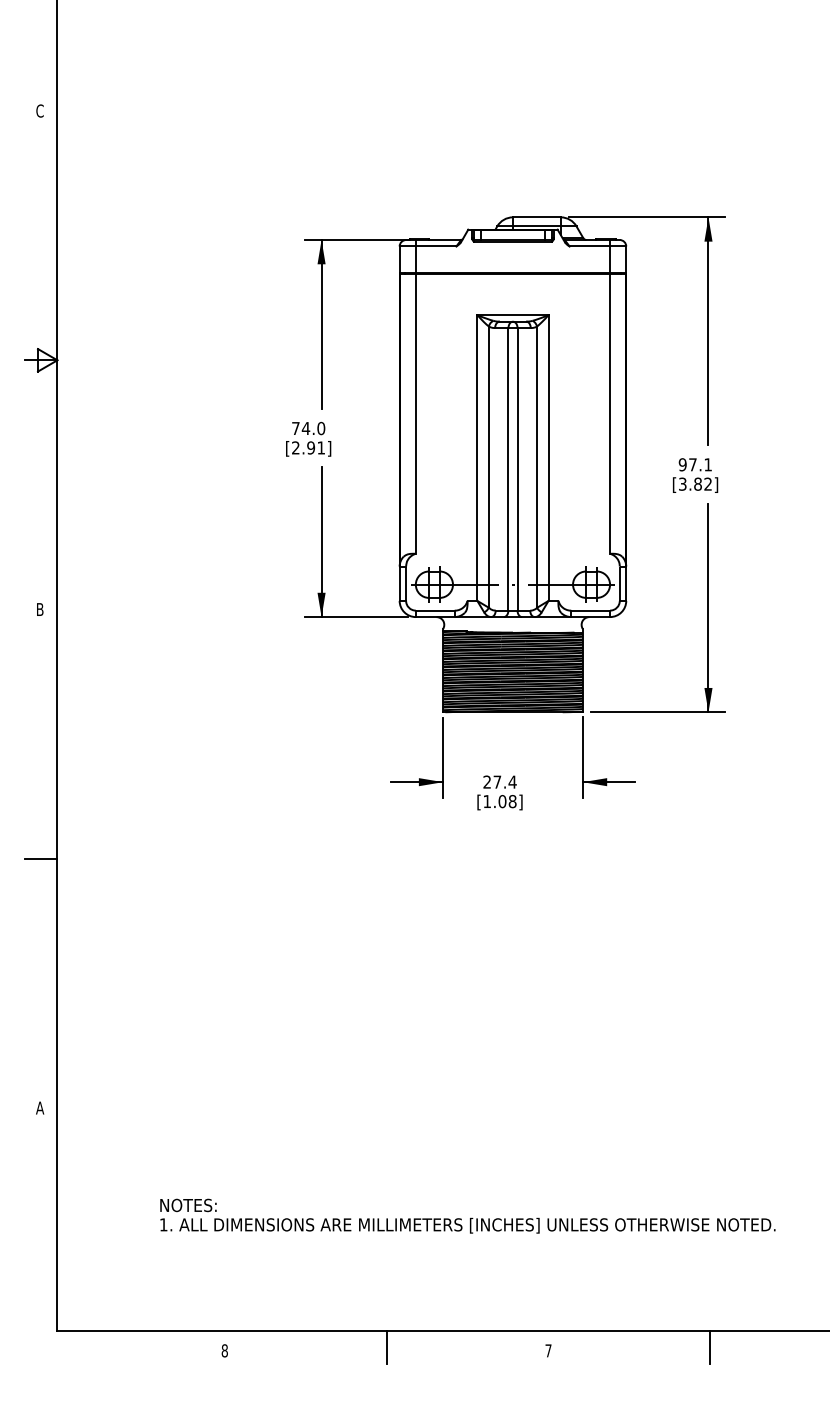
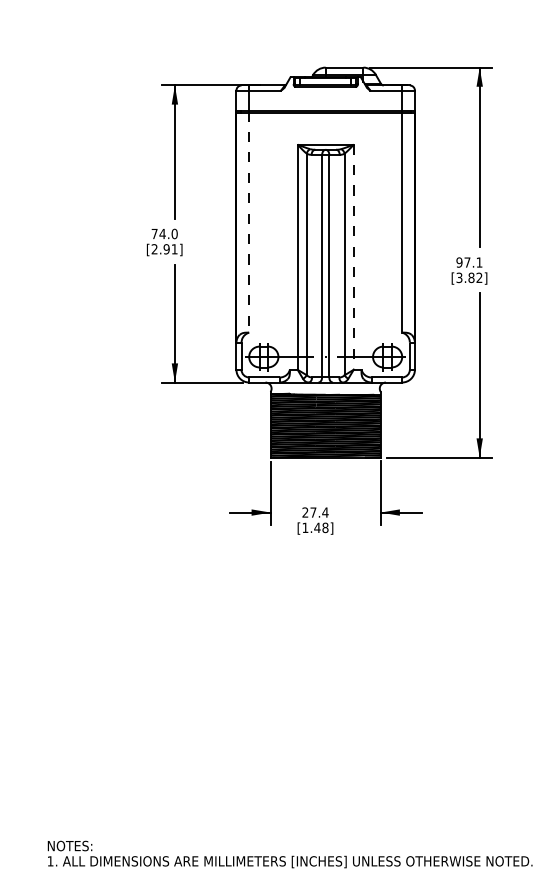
line: (415, 413) -> (248, 222), solid -> dashed
line: (548, 458) -> (353, 257), solid -> dashed
text: (502, 801) -> (317, 527), [1.08] -> [1.48]

